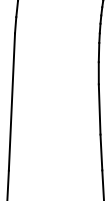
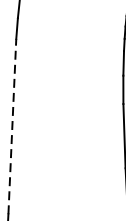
line: (11, 101) -> (11, 125), solid -> dashed

